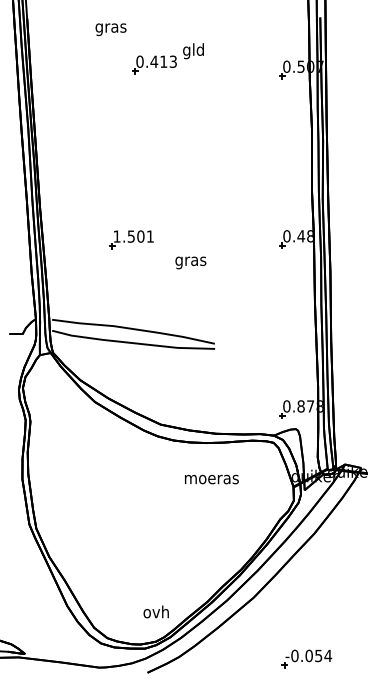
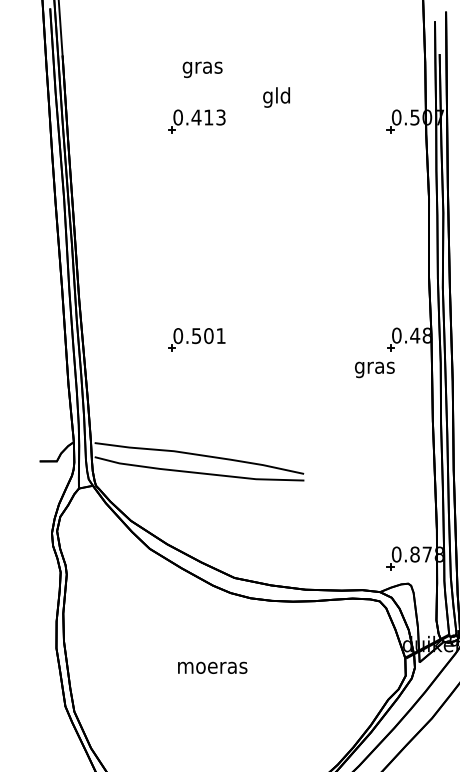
text: (110, 29) -> (201, 69), moved
part: (154, 64) -> (196, 121), moved
text: (116, 236) -> (177, 335), 1.501 -> 0.501
text: (190, 262) -> (374, 369), moved
text: (211, 479) -> (212, 667), moved

